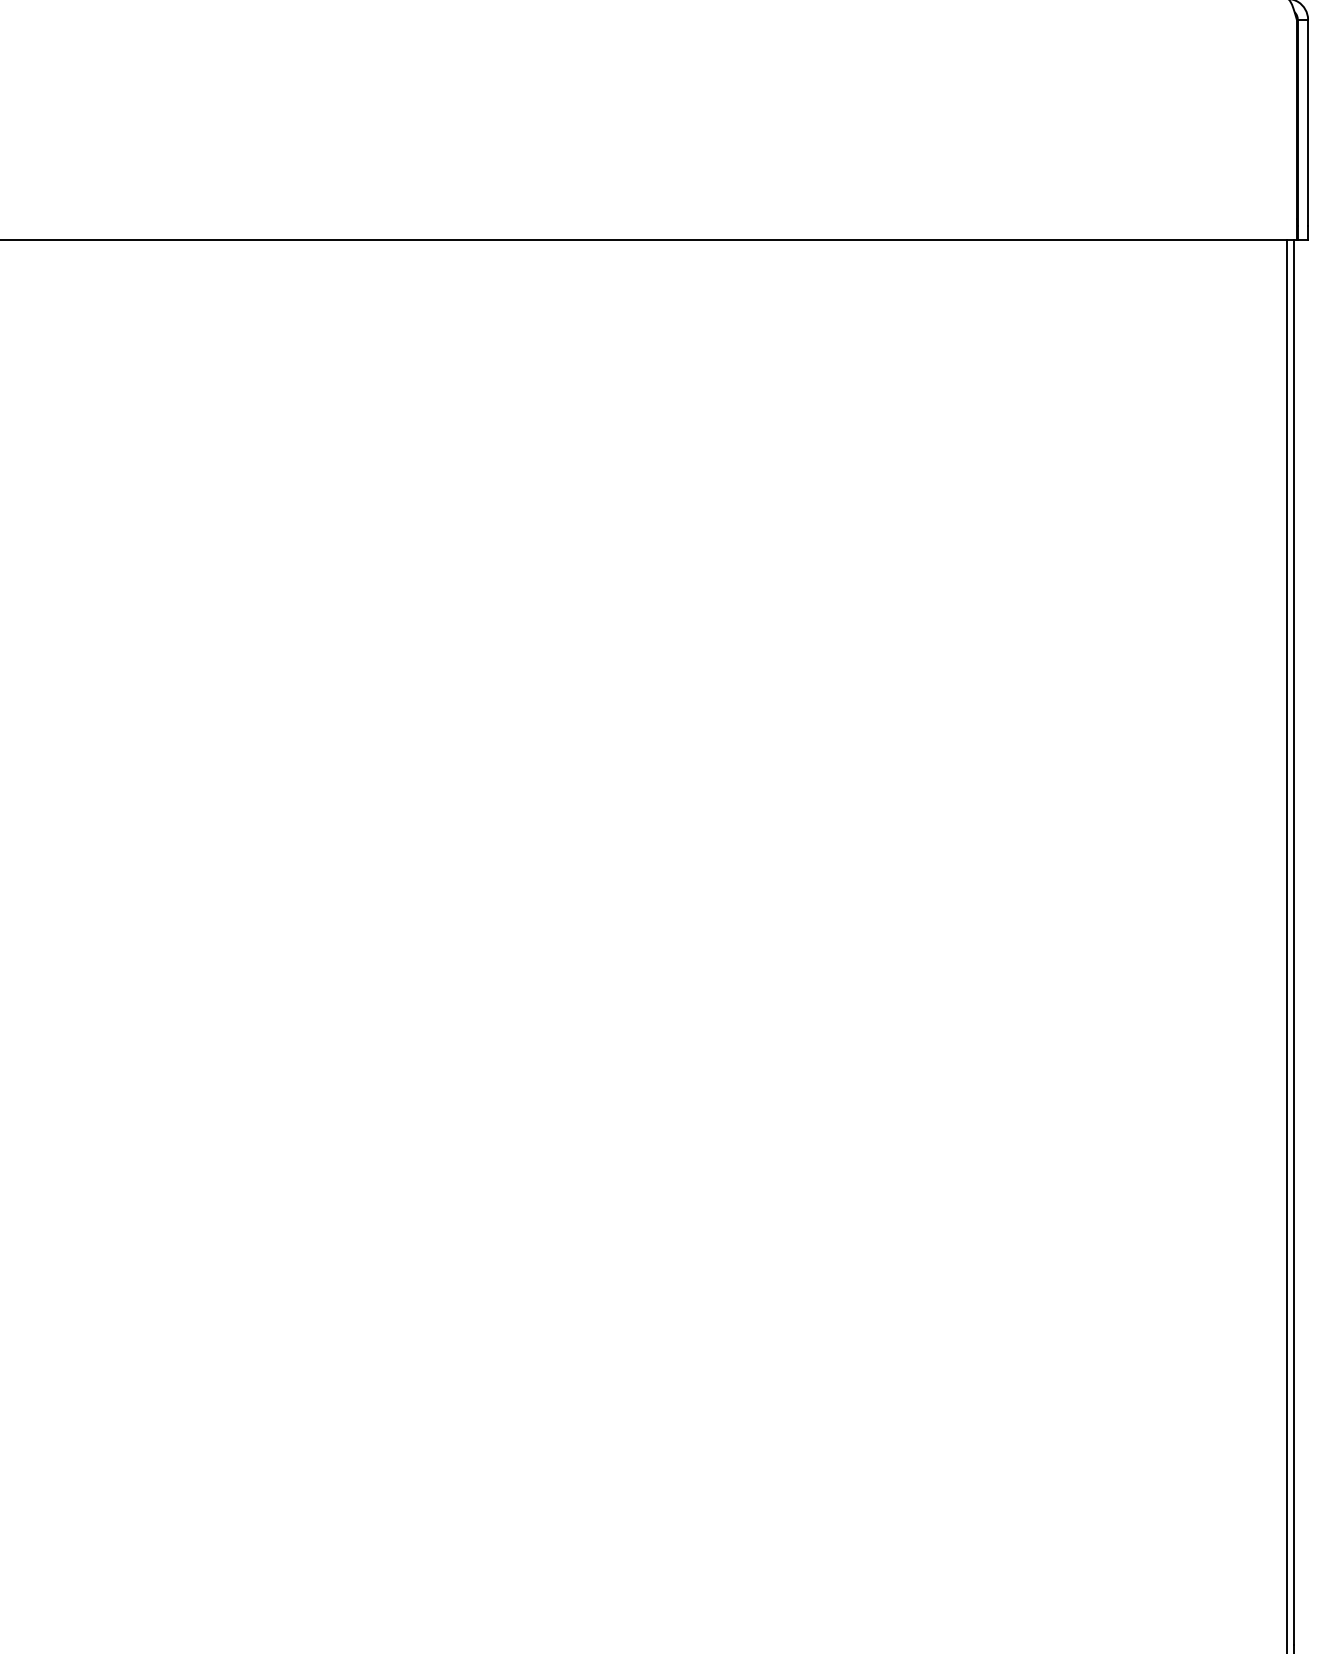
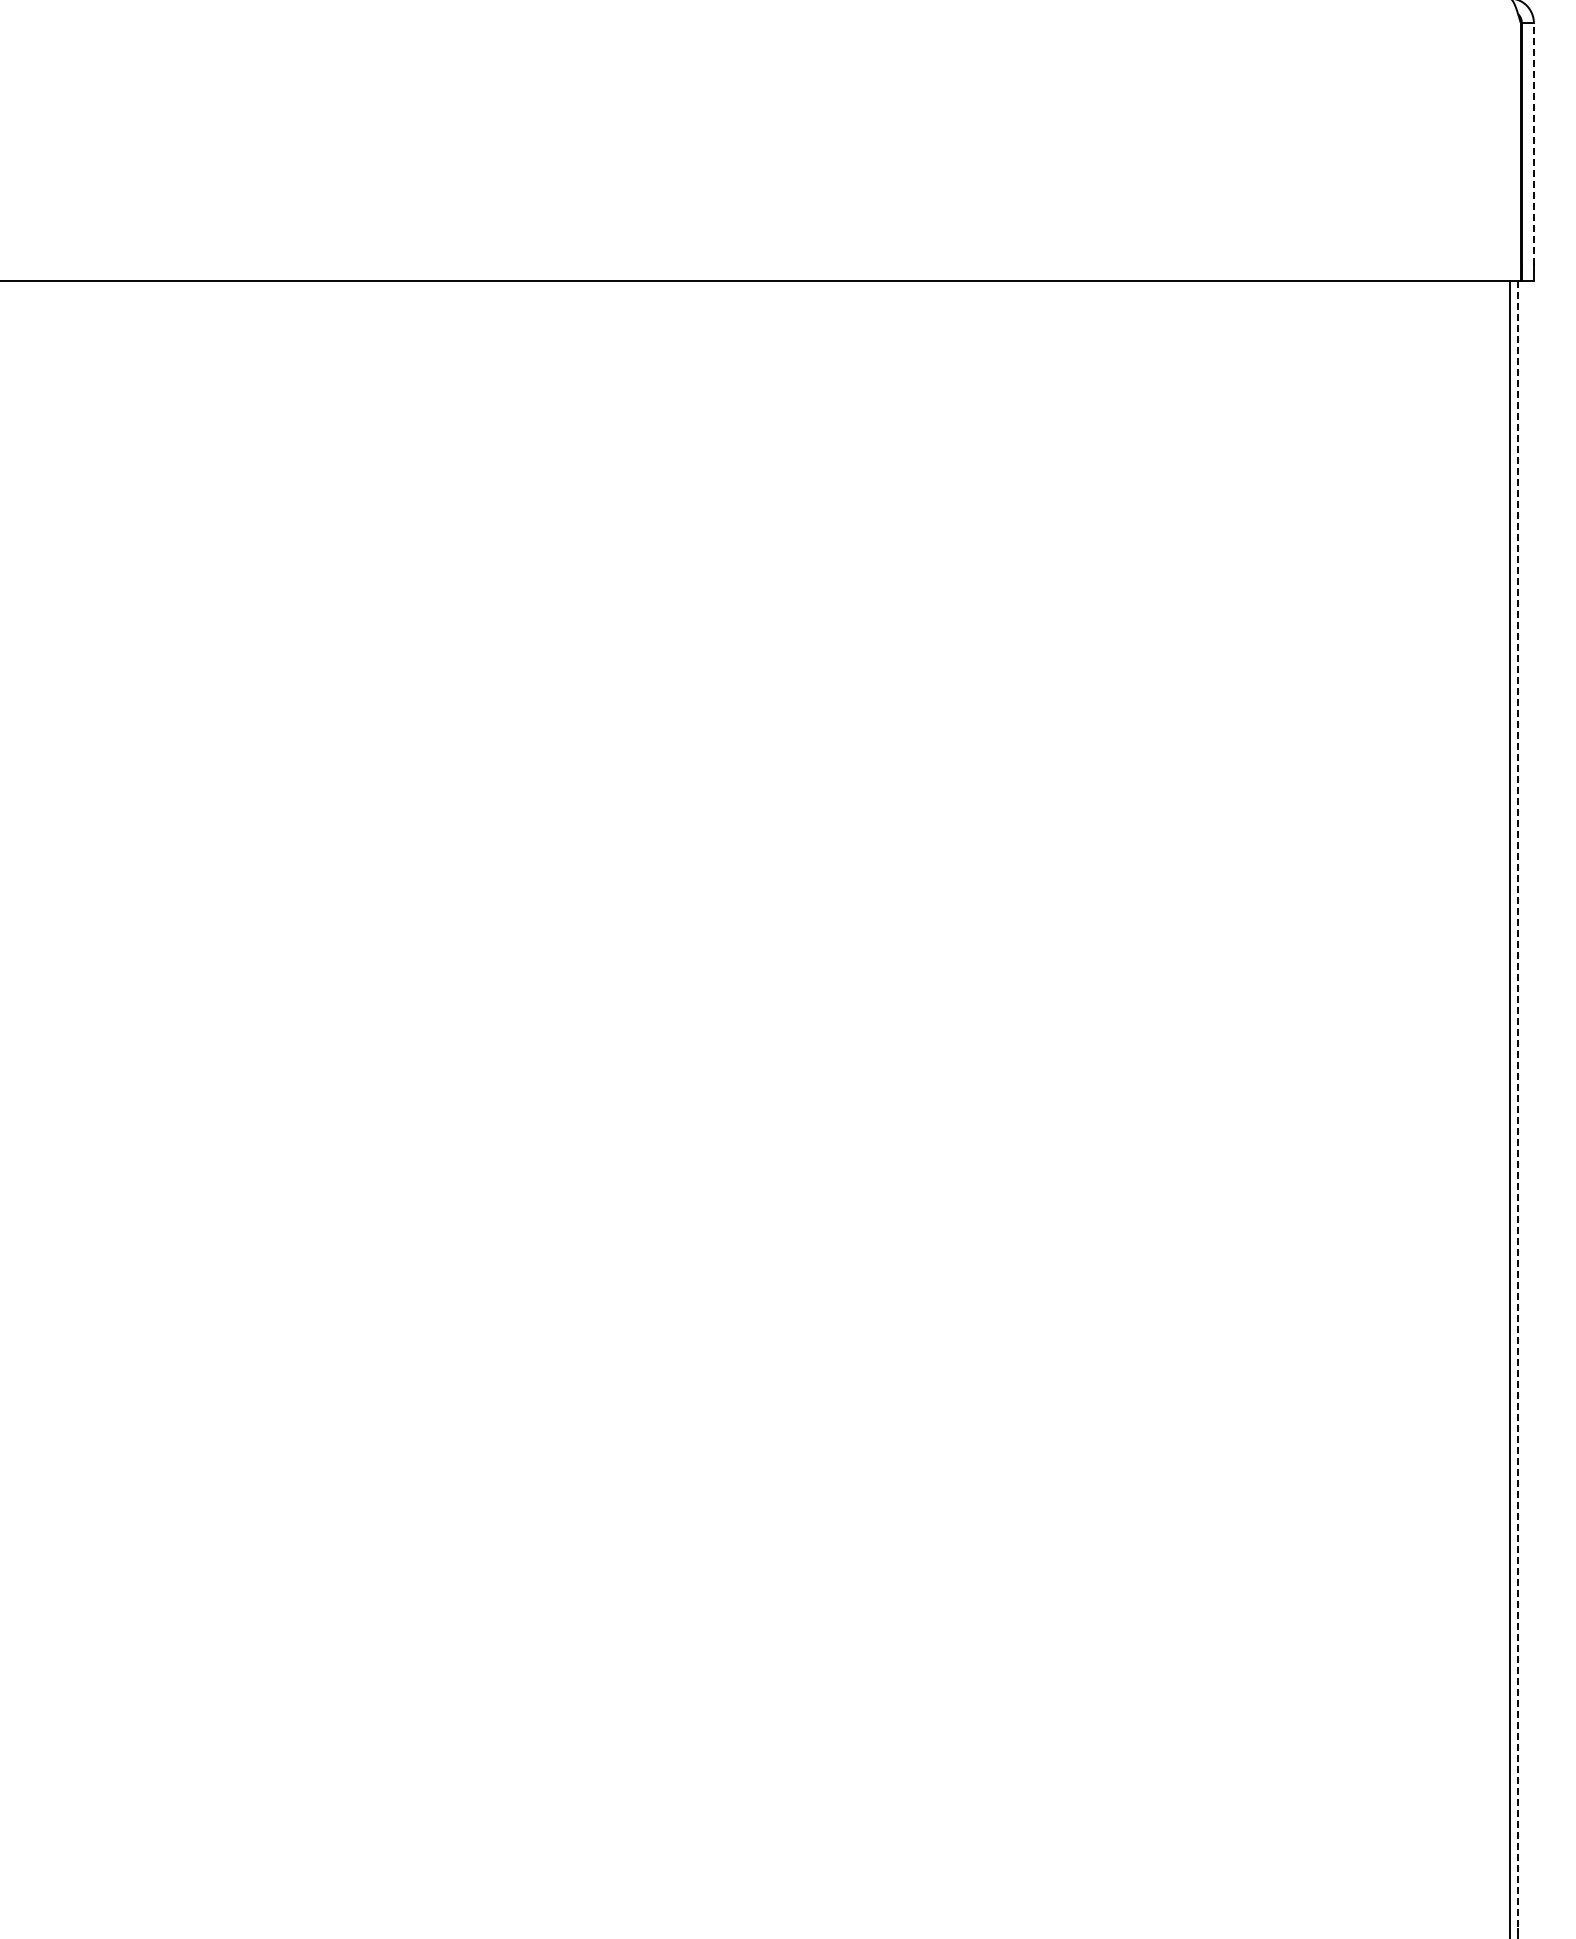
line: (1307, 122) -> (1533, 143), solid -> dashed
line: (1294, 942) -> (1517, 1105), solid -> dashed

